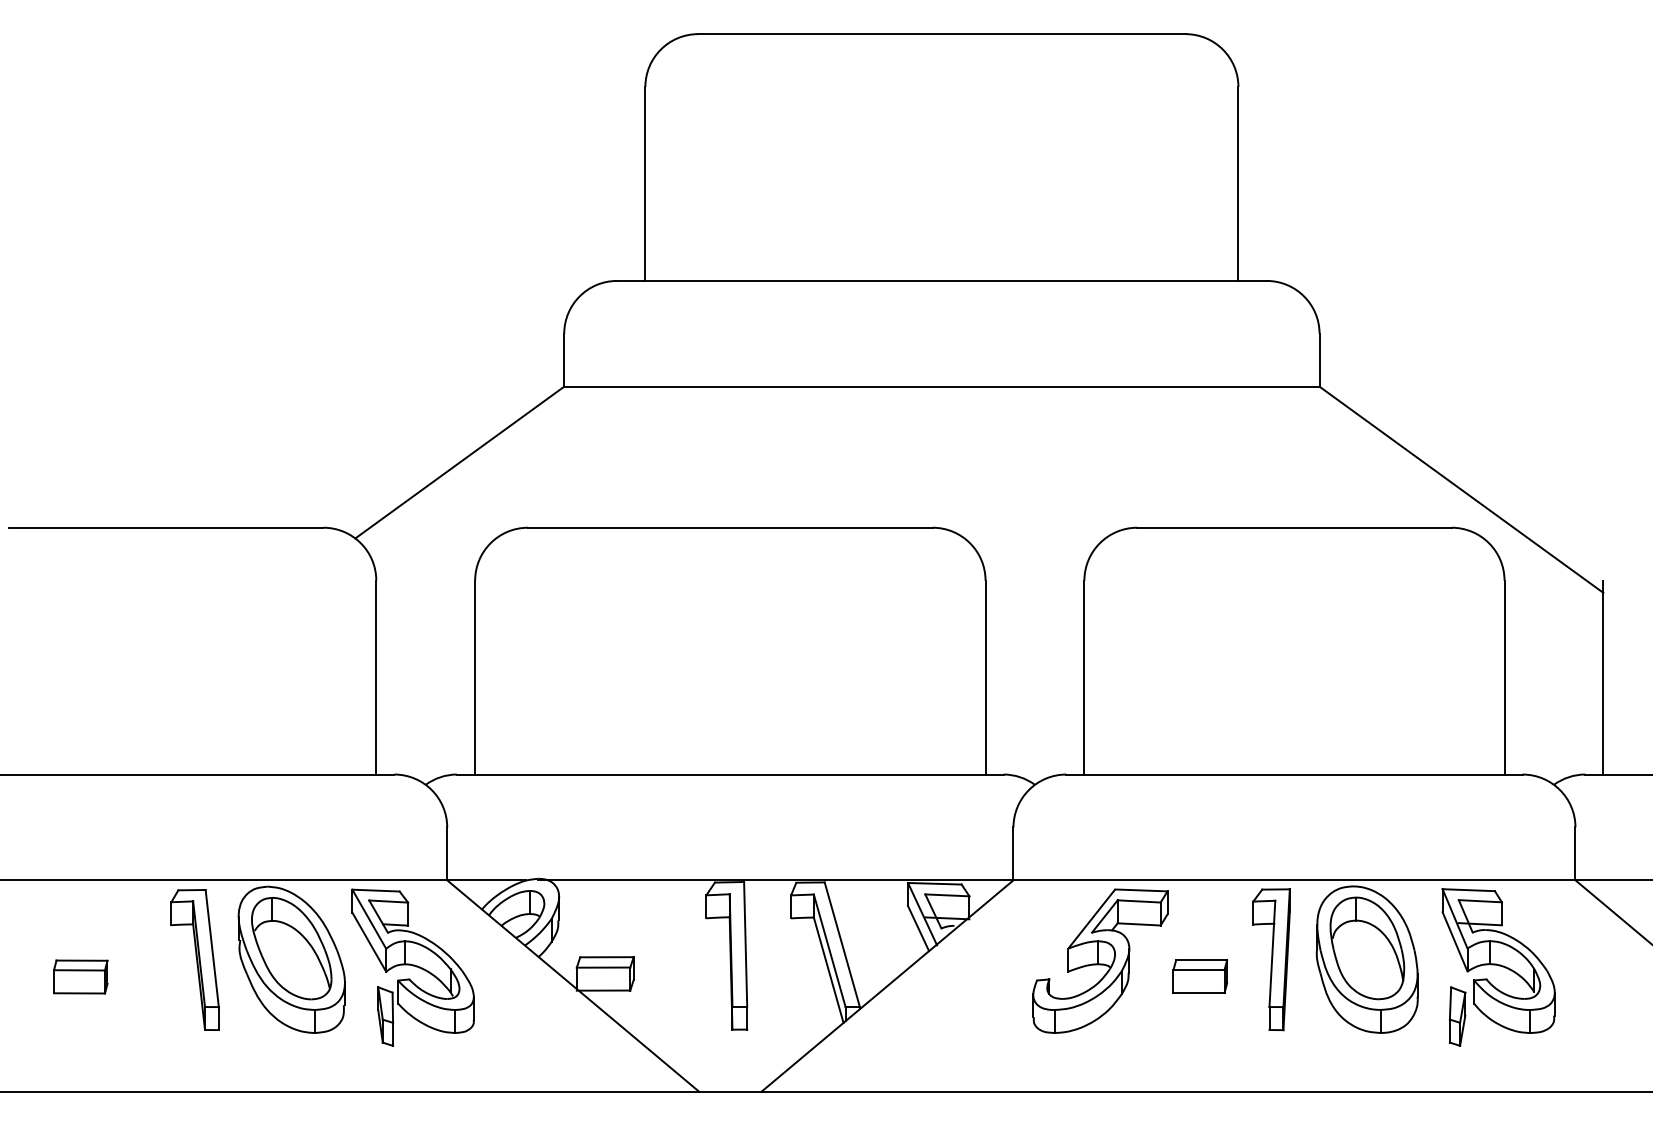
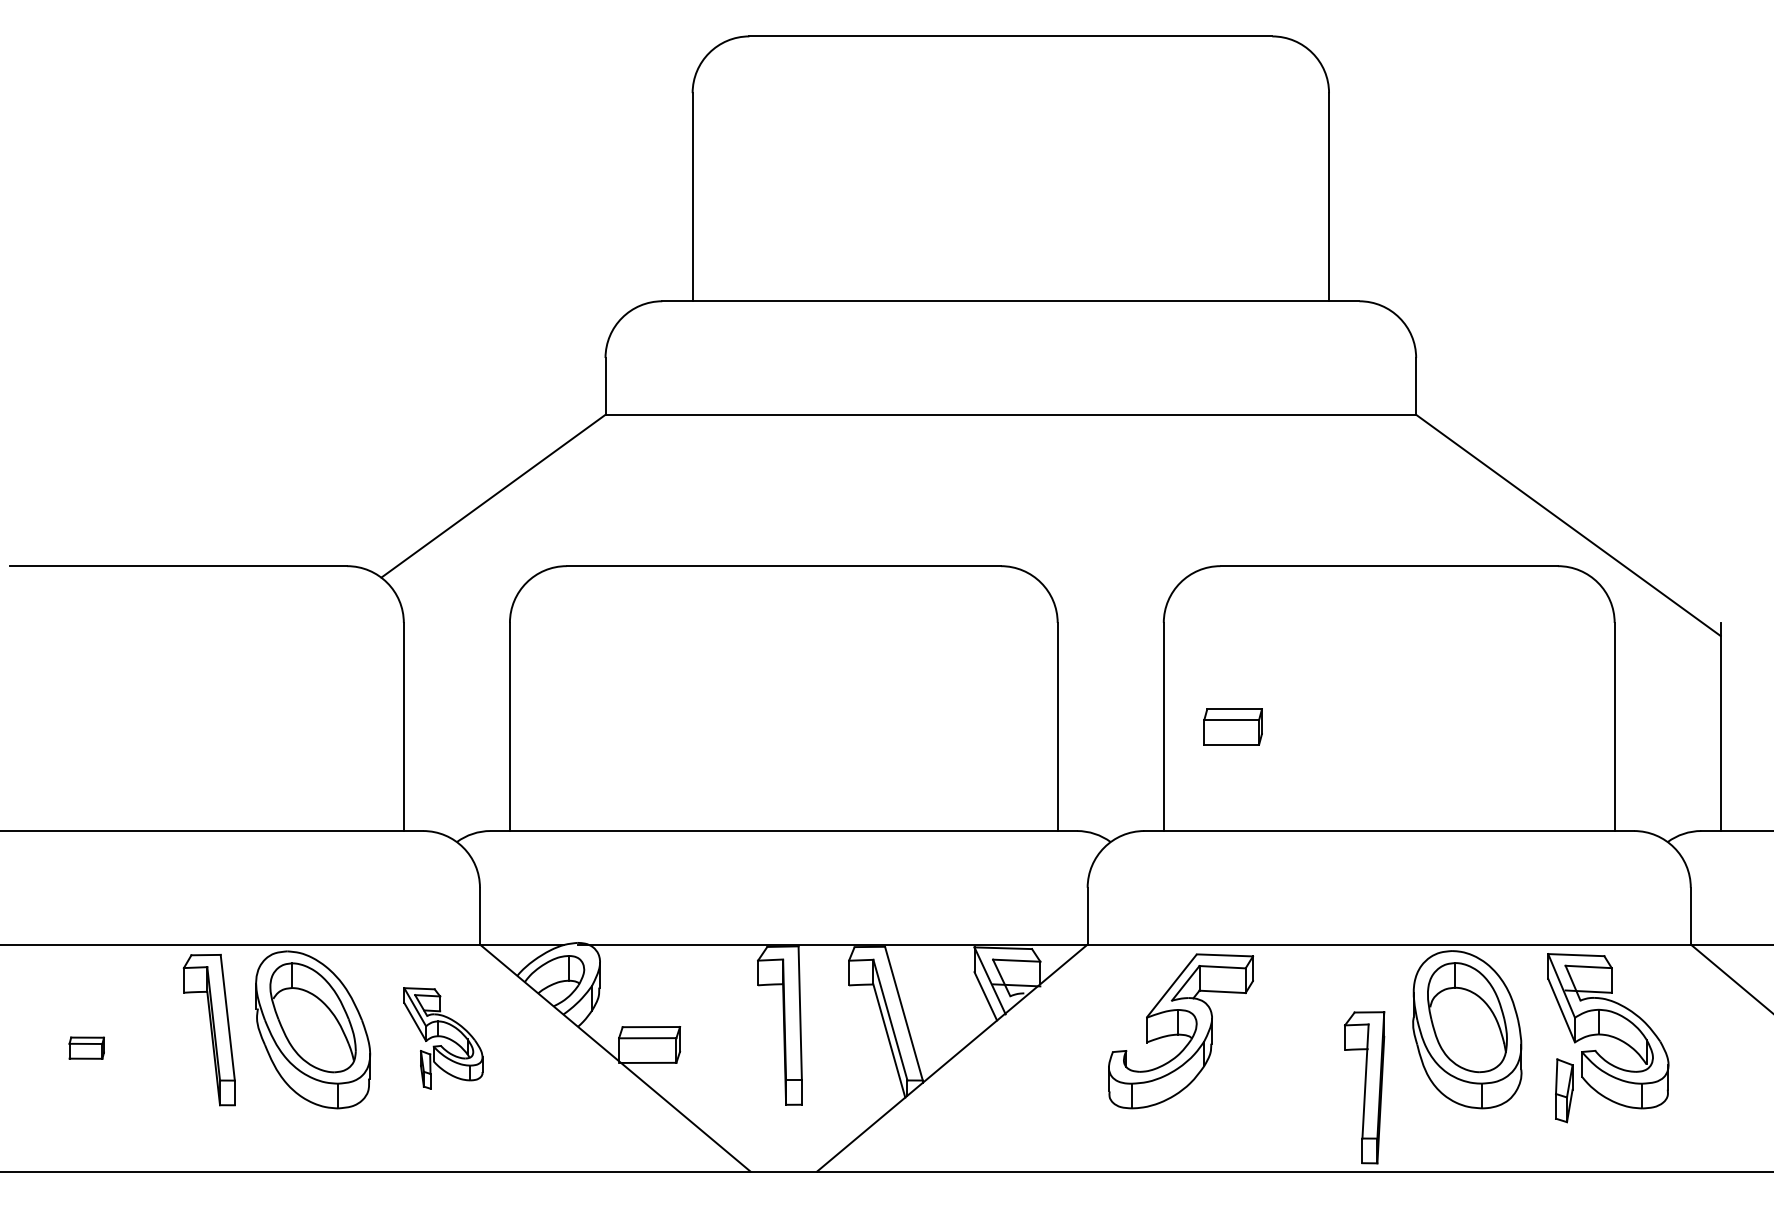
part: (1271, 959) -> (1364, 1087), moved
part: (413, 967) -> (443, 1038), size x0.6
part: (80, 976) -> (86, 1047), size x0.6
part: (1199, 976) -> (1232, 726), moved

